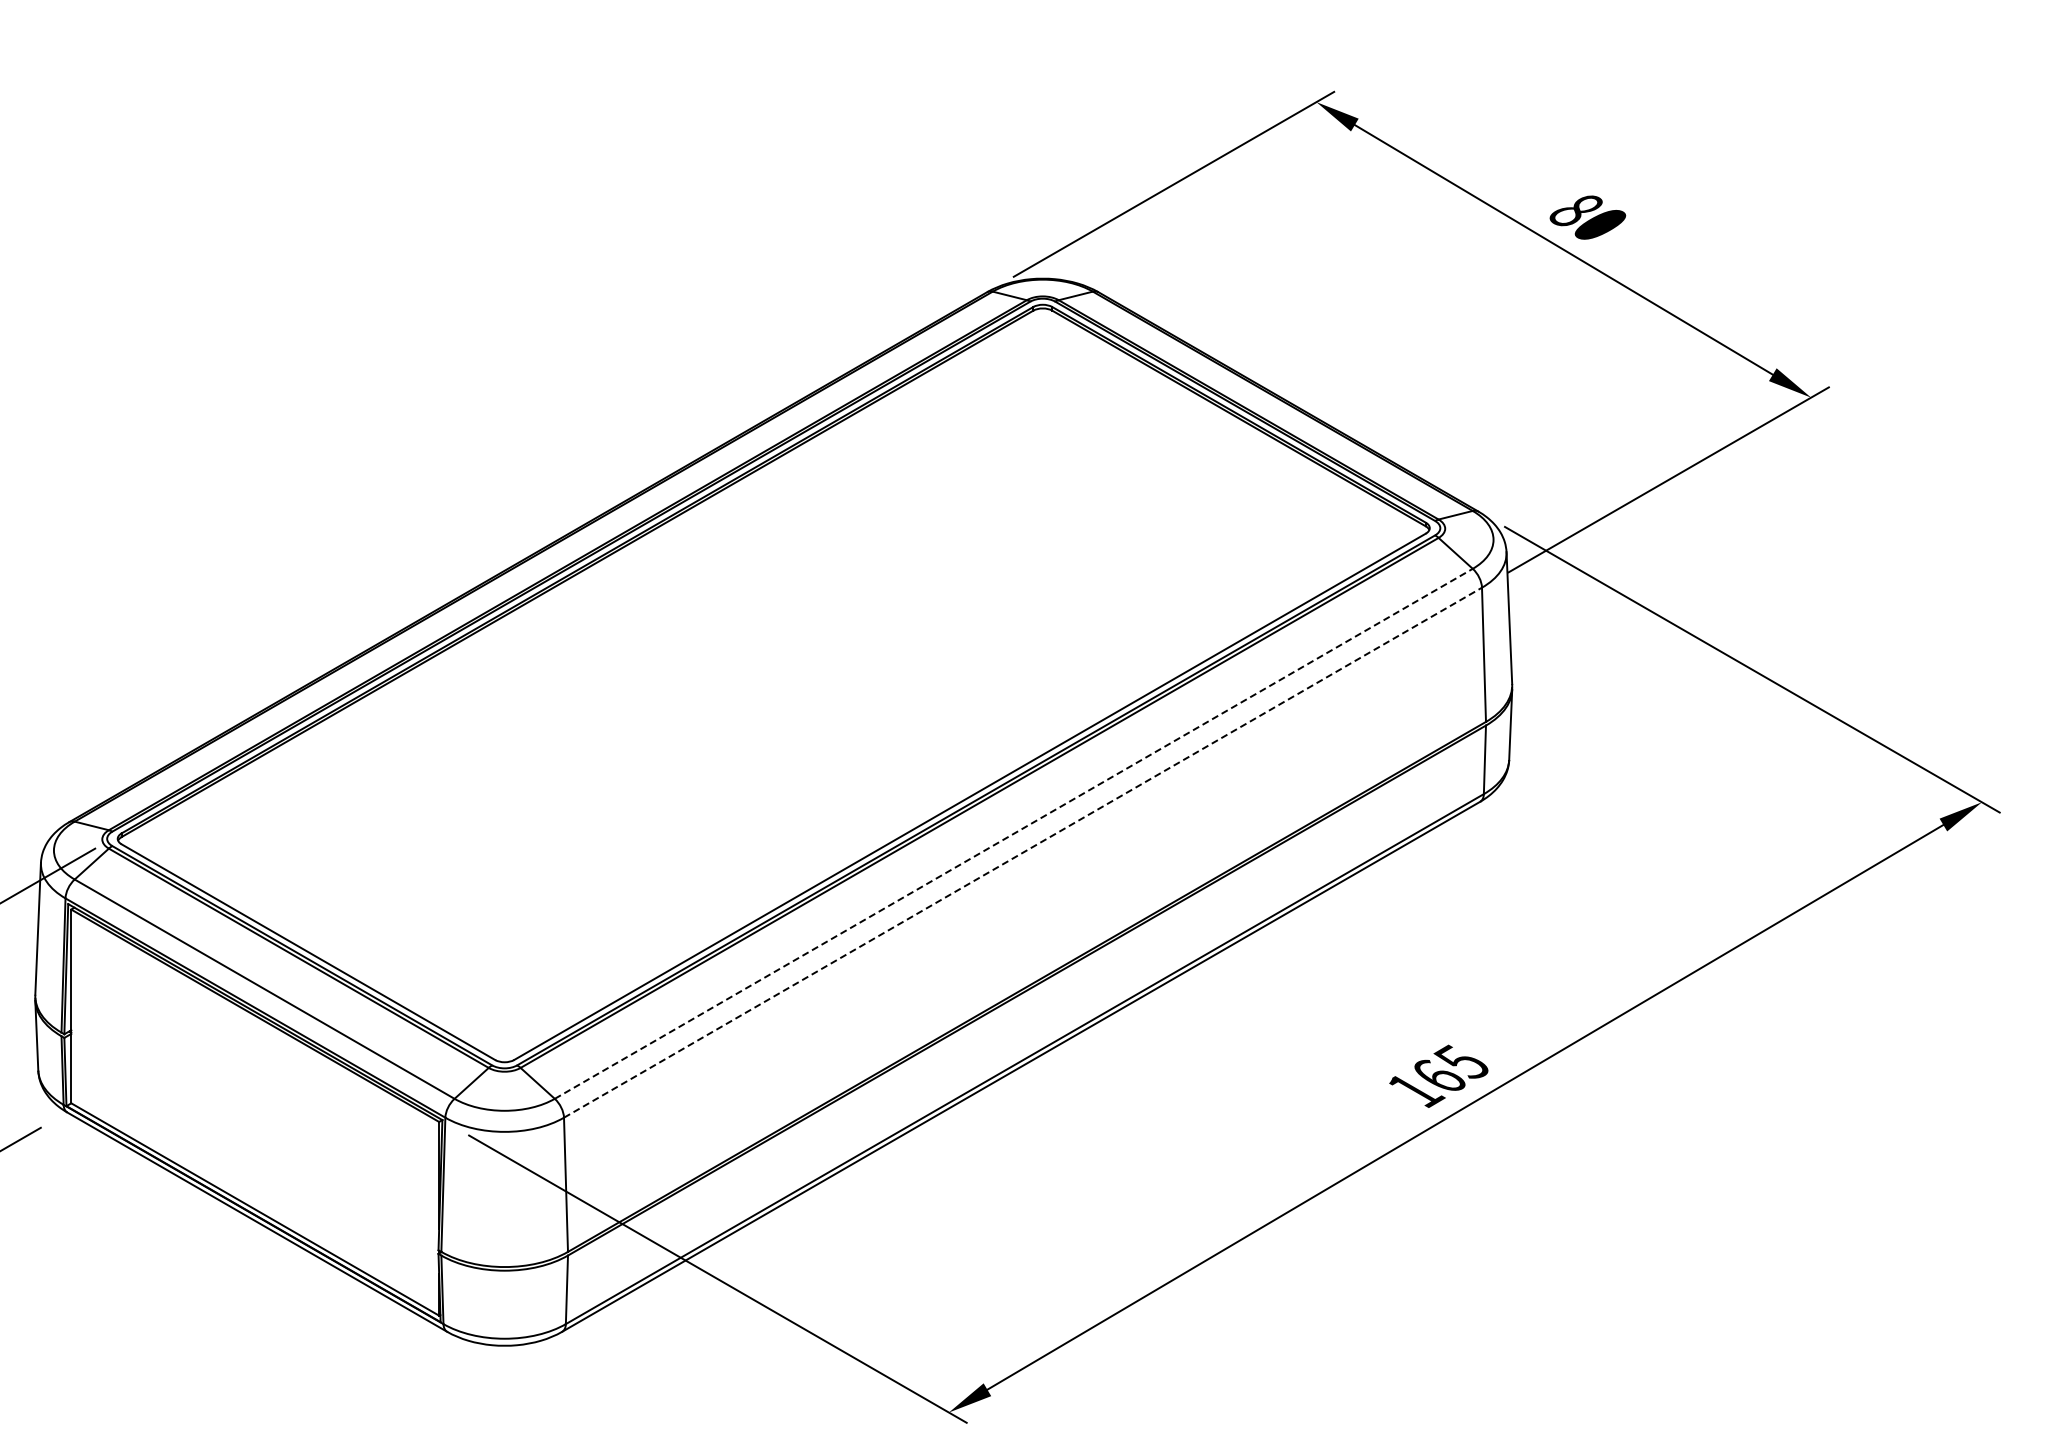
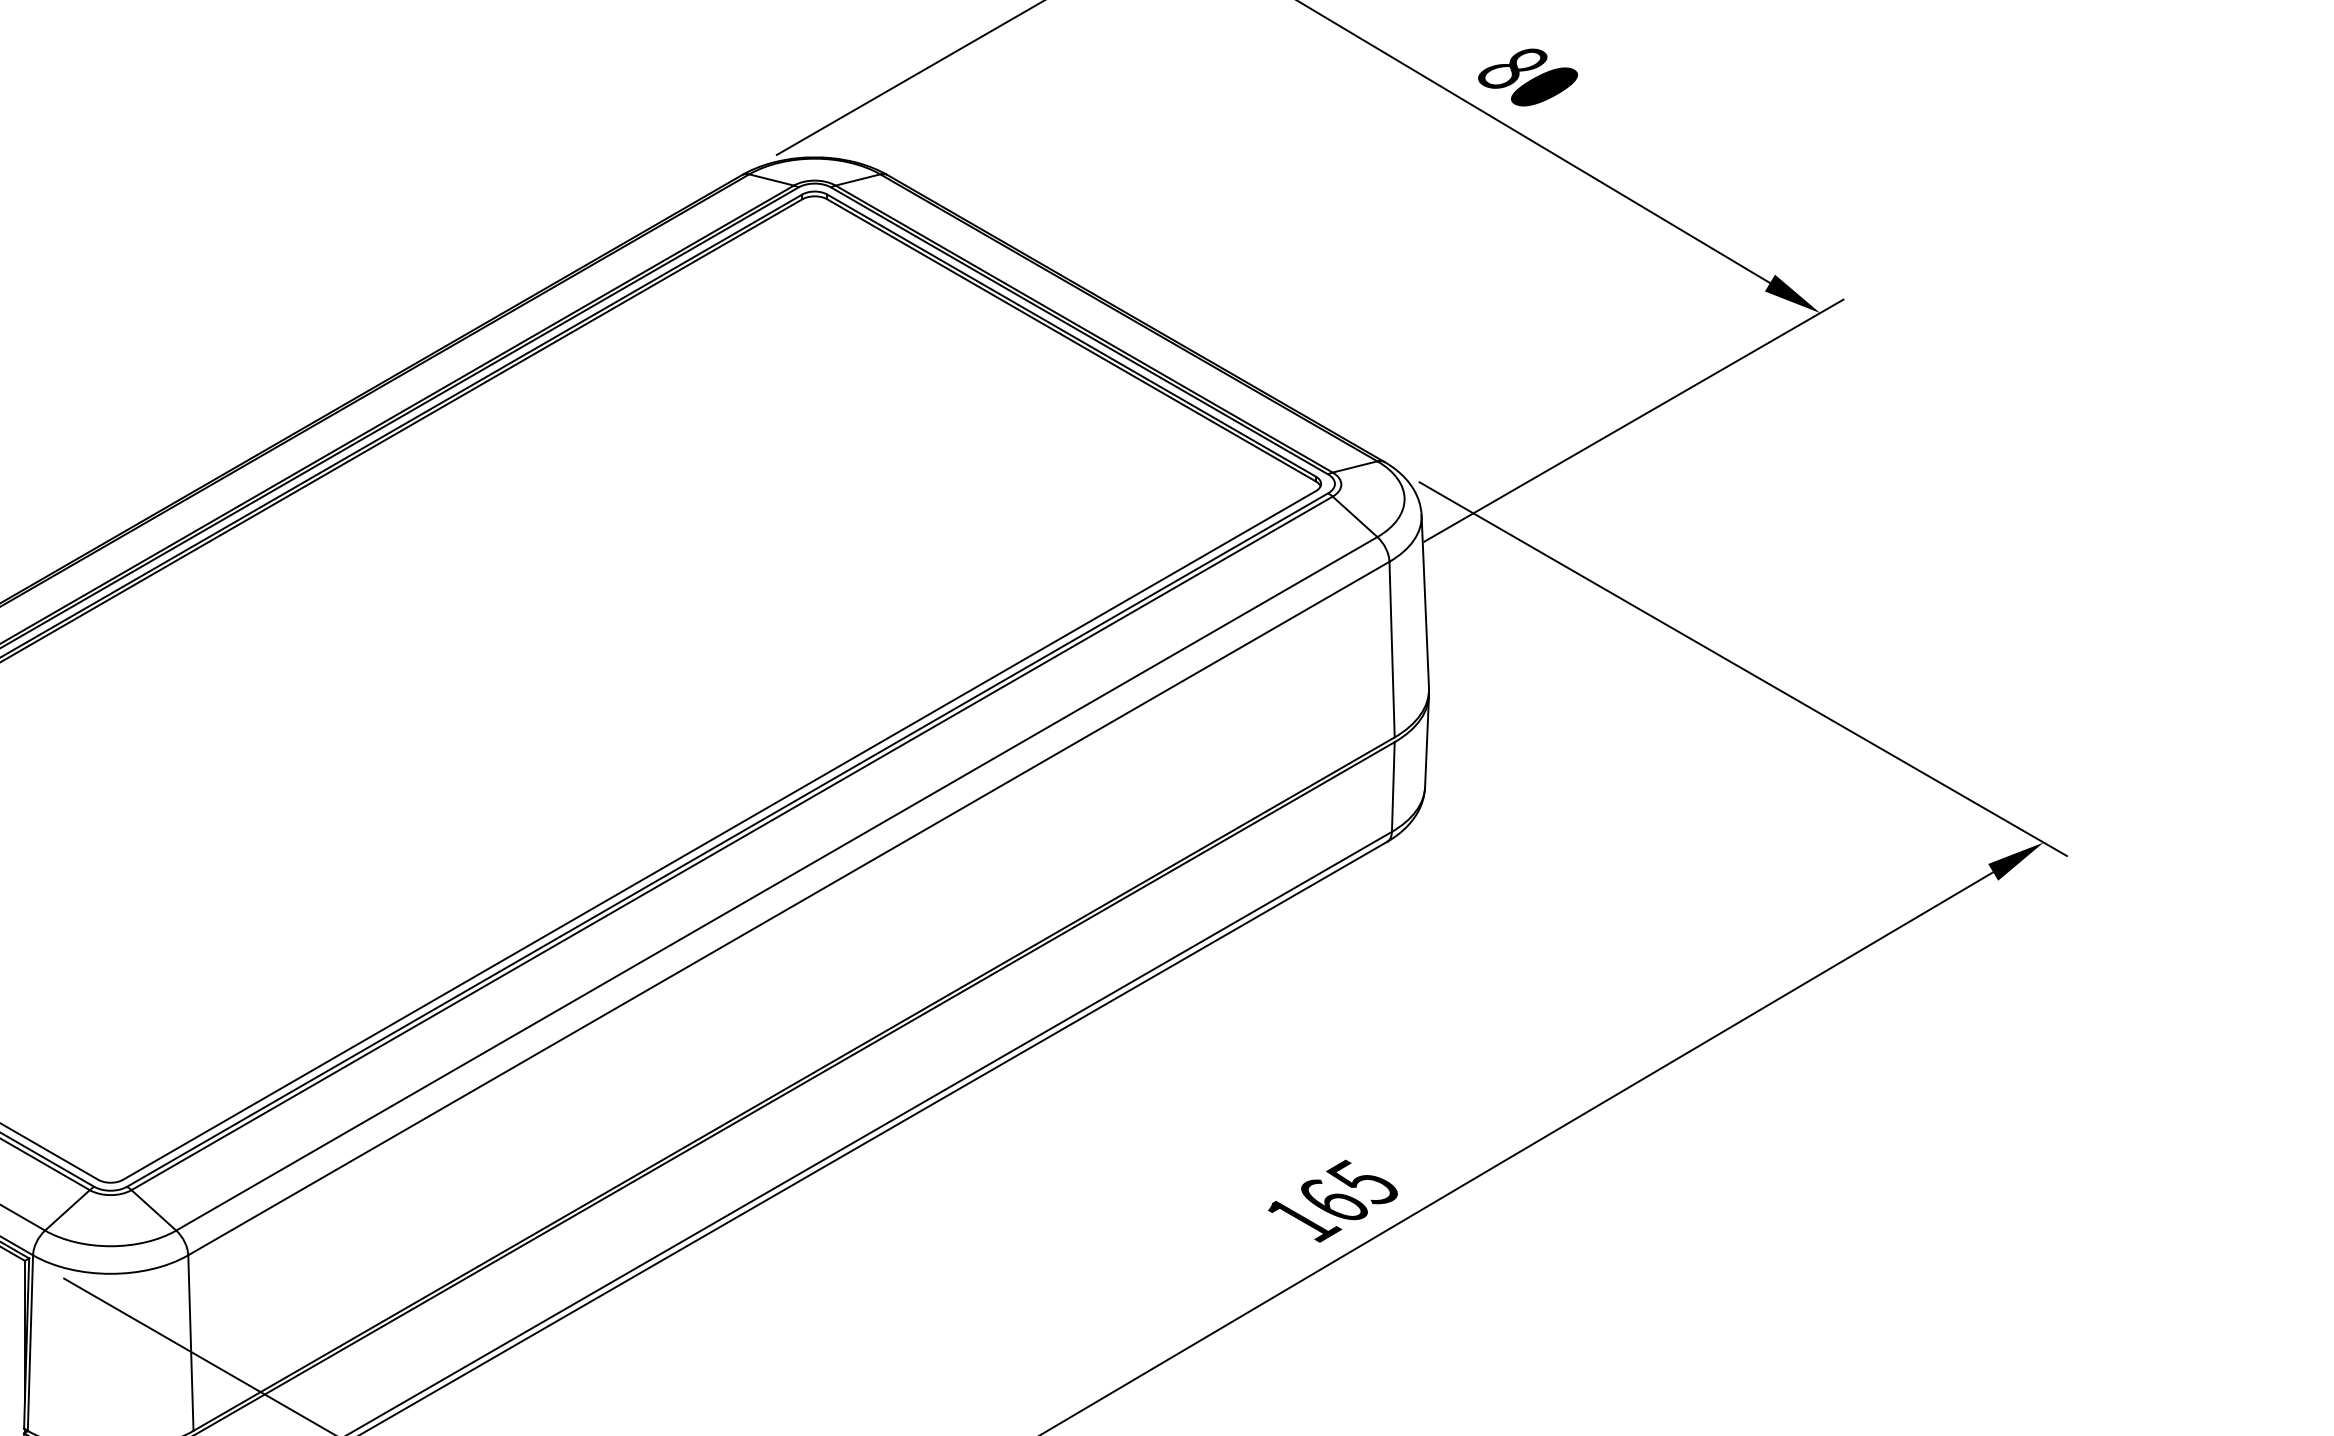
line: (1014, 833) -> (777, 883), dashed -> solid
line: (1023, 852) -> (789, 908), dashed -> solid

